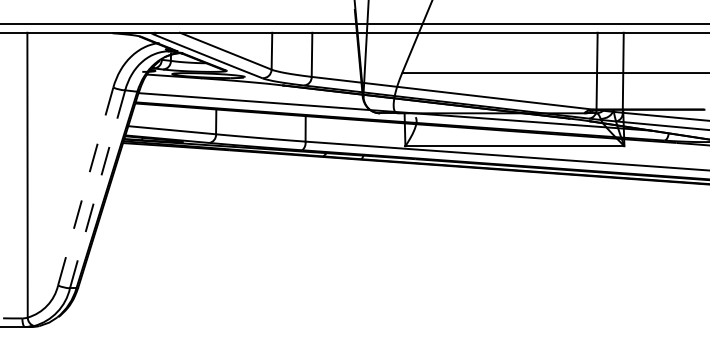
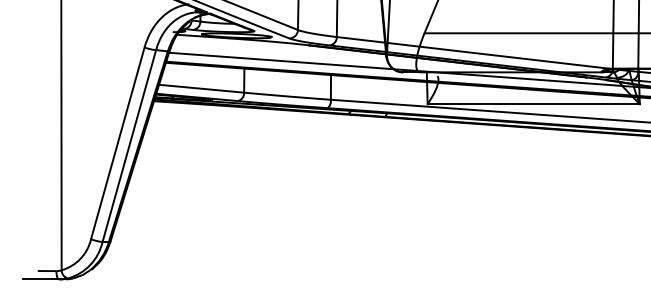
line: (85, 186) -> (117, 143), dashed -> solid
line: (97, 189) -> (129, 146), dashed -> solid

